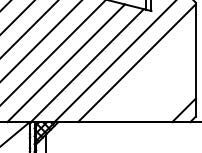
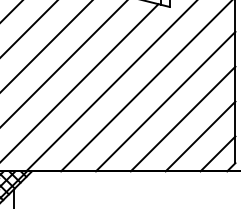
line: (148, 74) -> (165, 100), added
line: (160, 86) -> (183, 118), added
line: (171, 98) -> (199, 136), added

